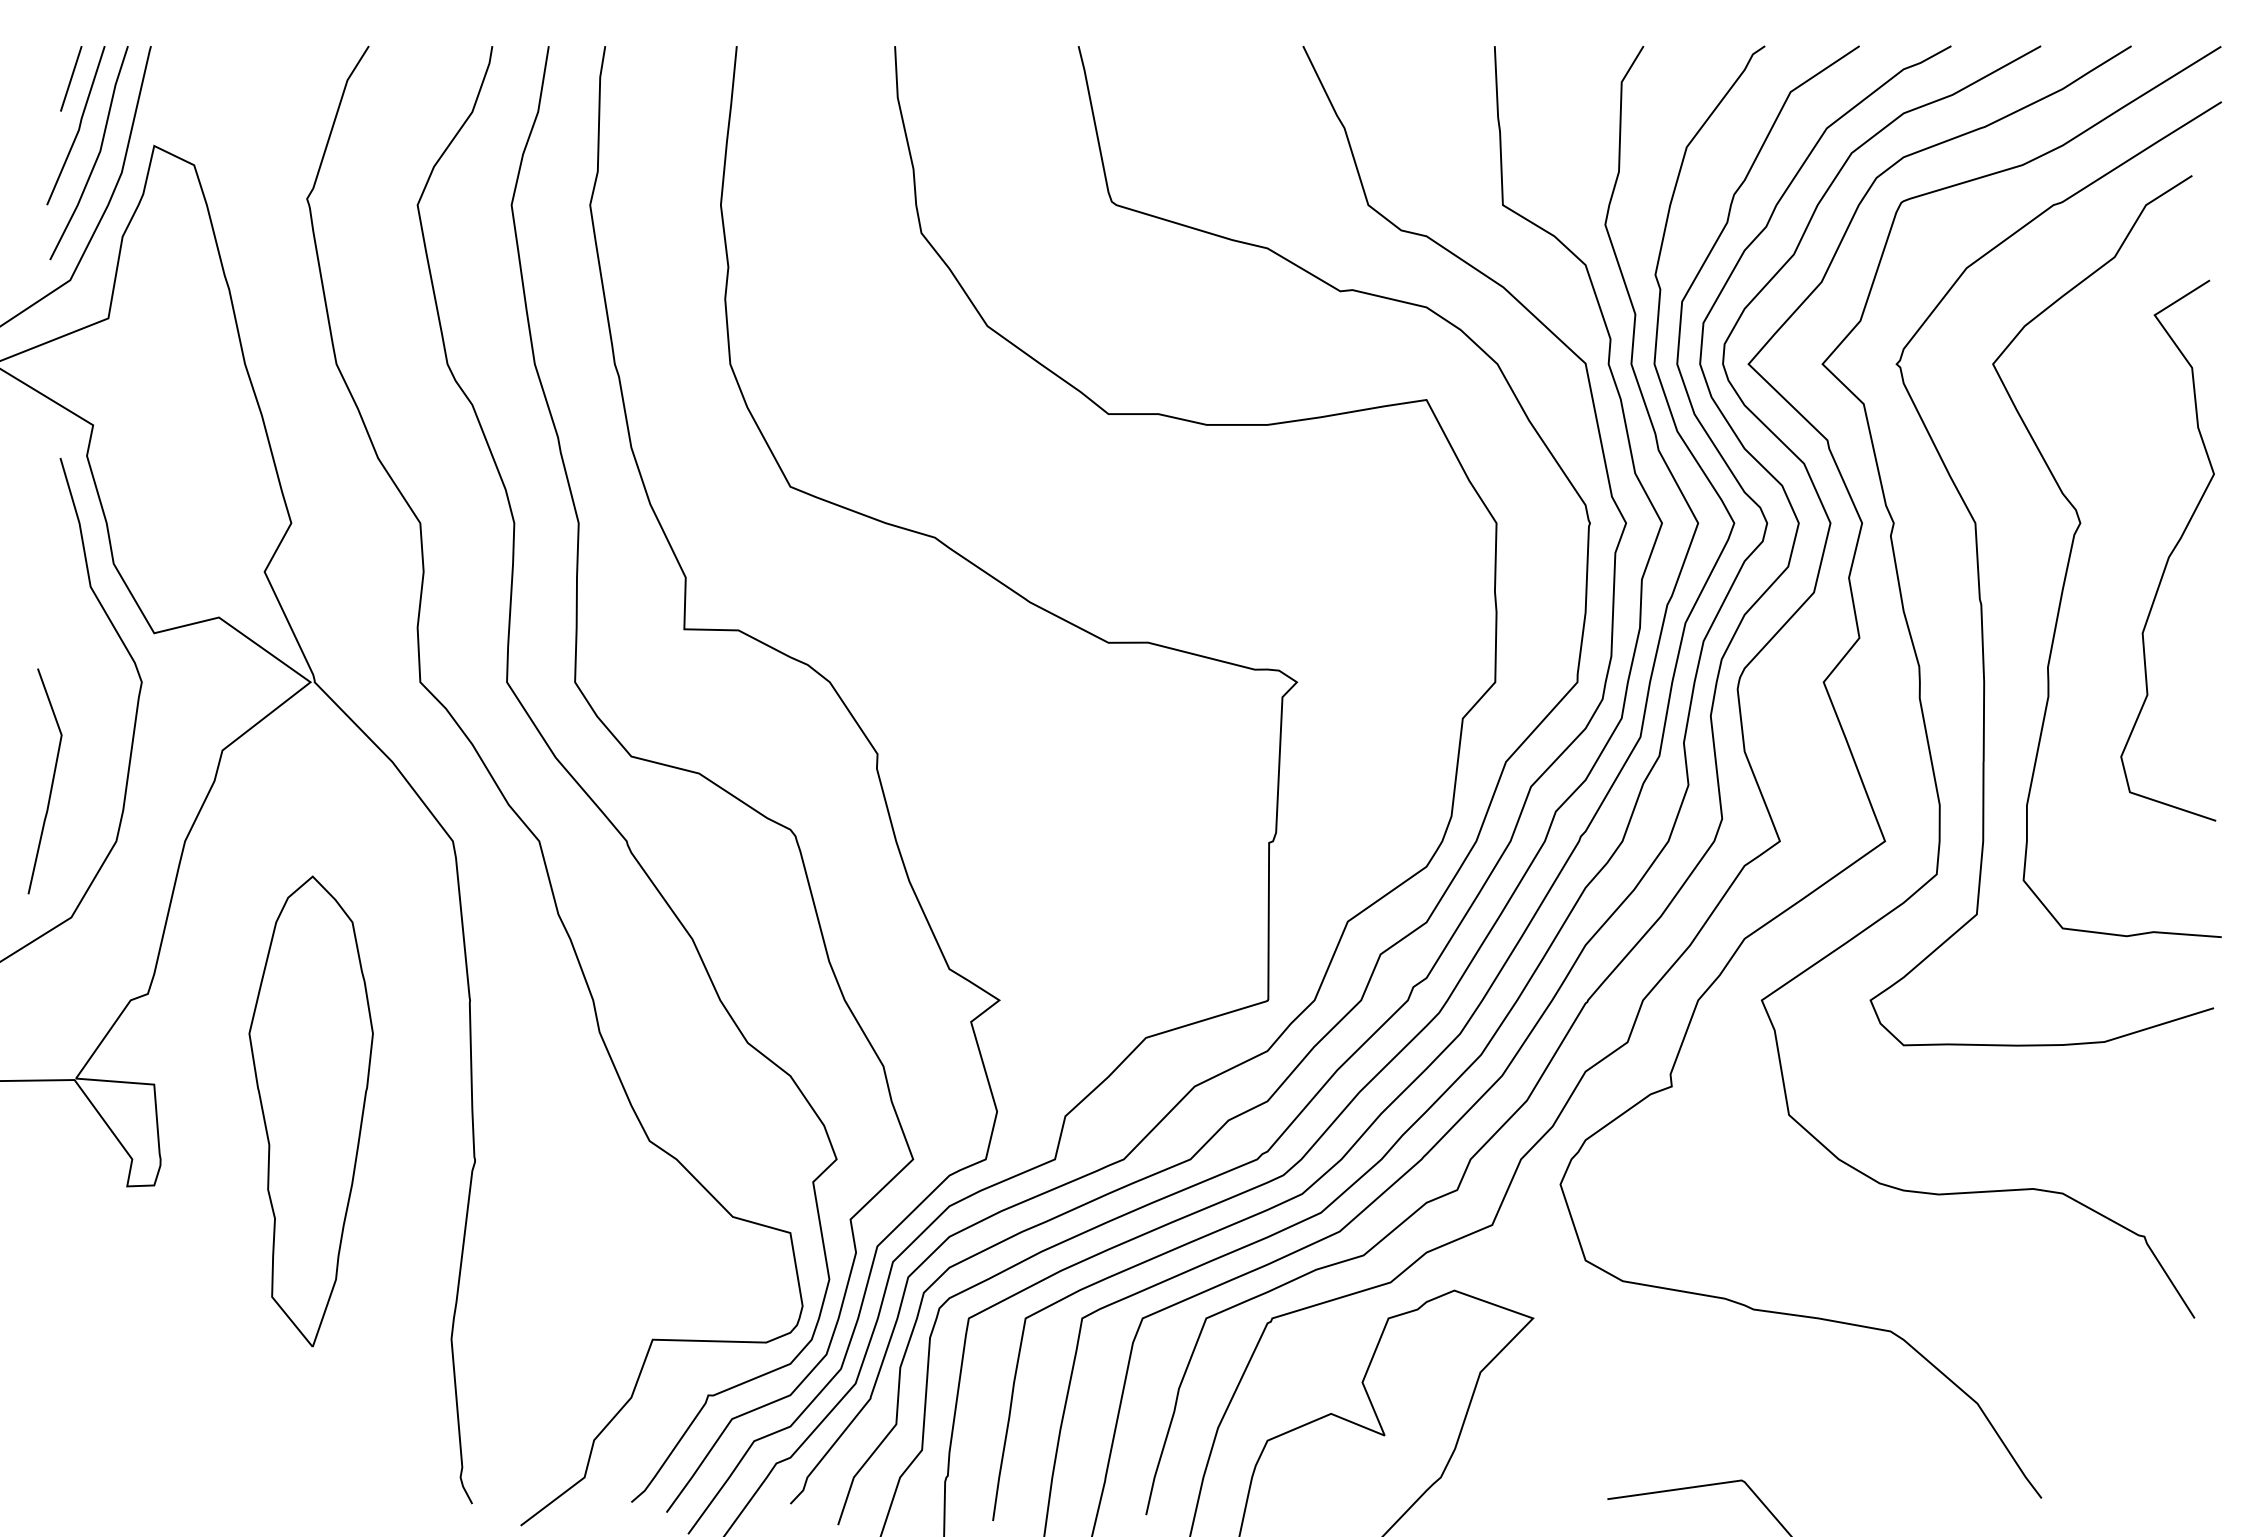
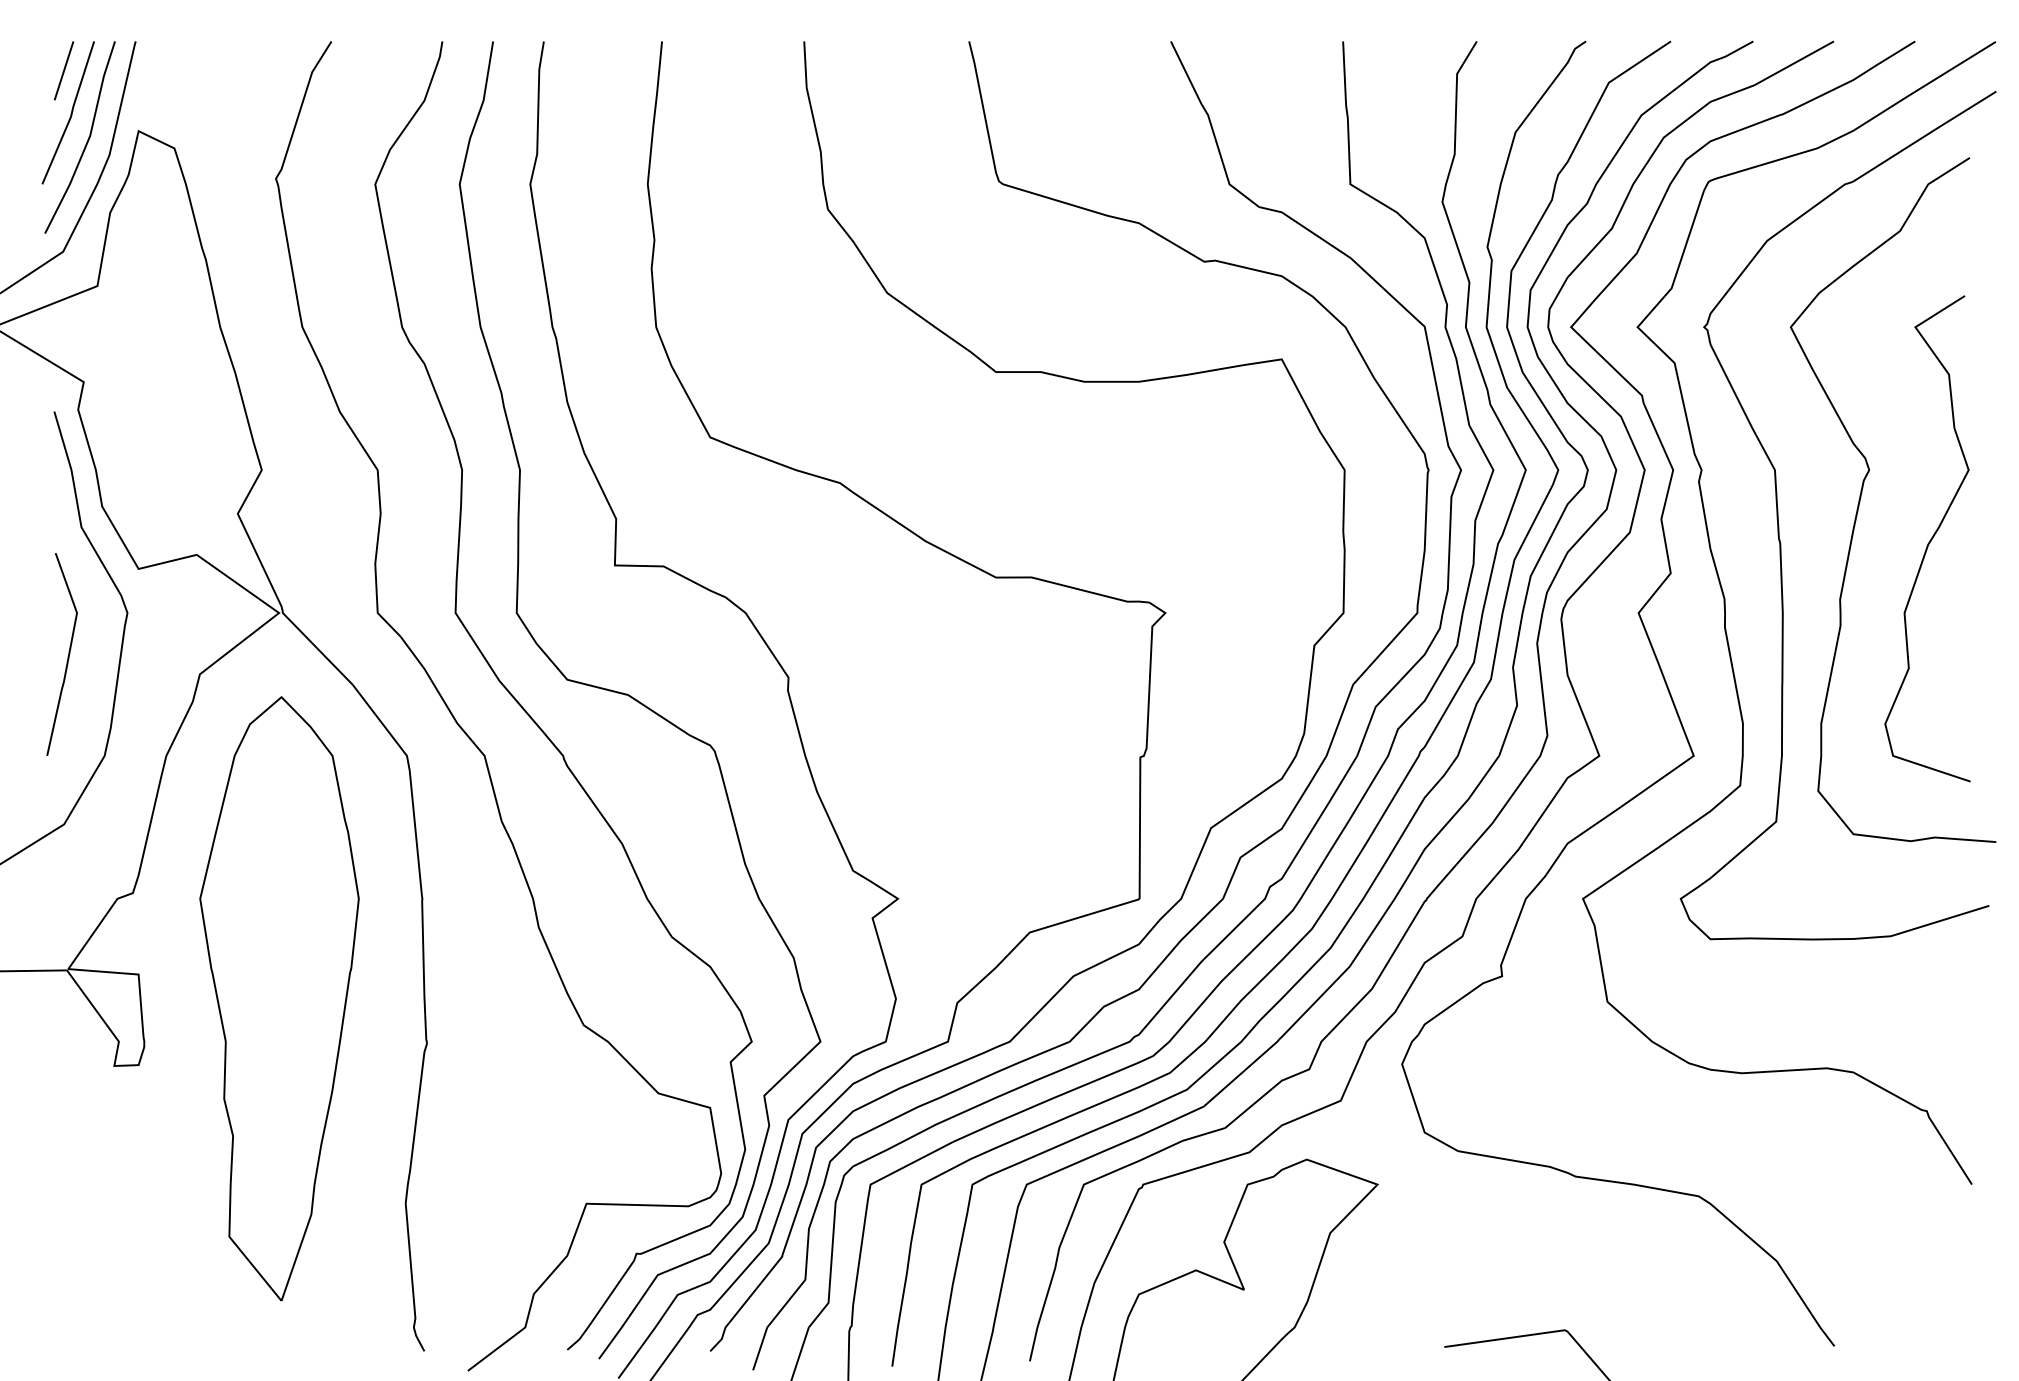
curve: (2170, 552) -> (1929, 540), moved
line: (51, 782) -> (67, 655), moved
part: (311, 1111) -> (279, 998), size x1.43

